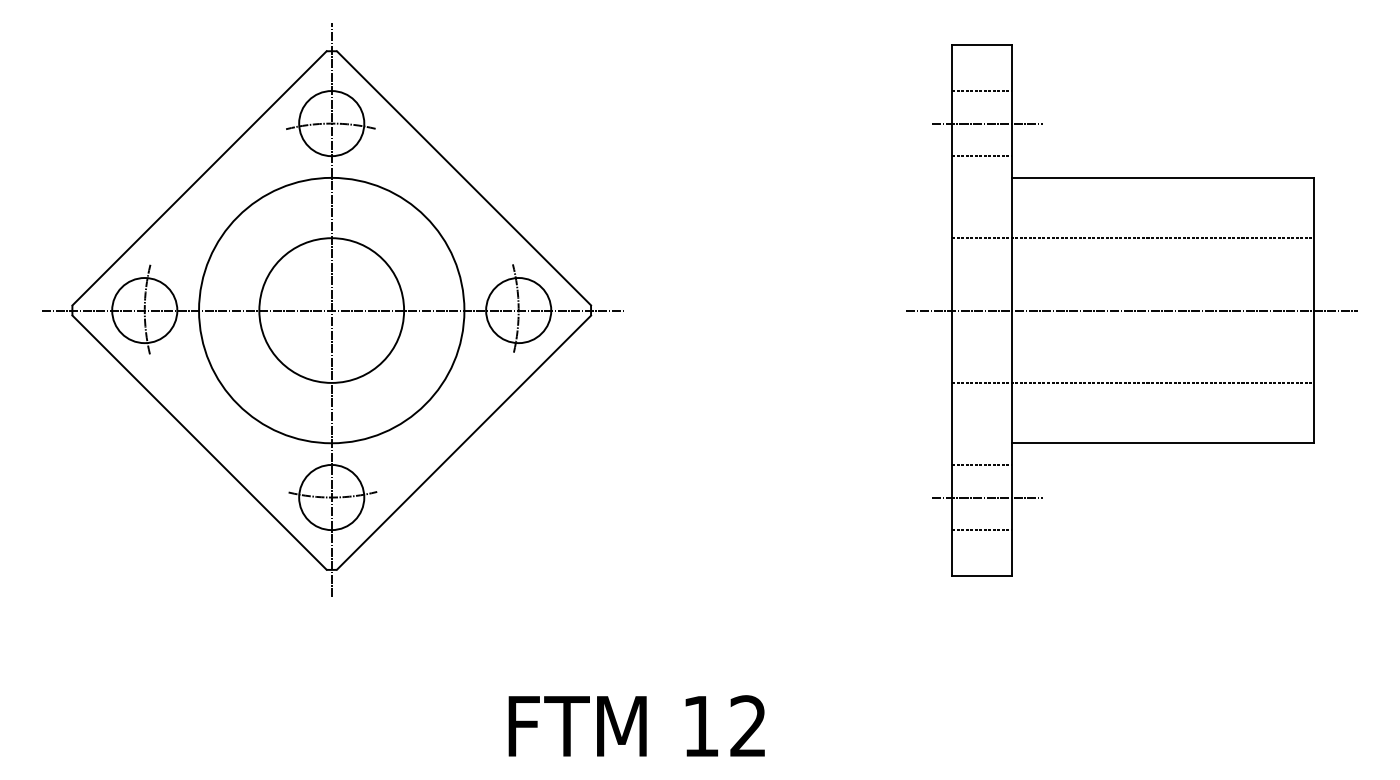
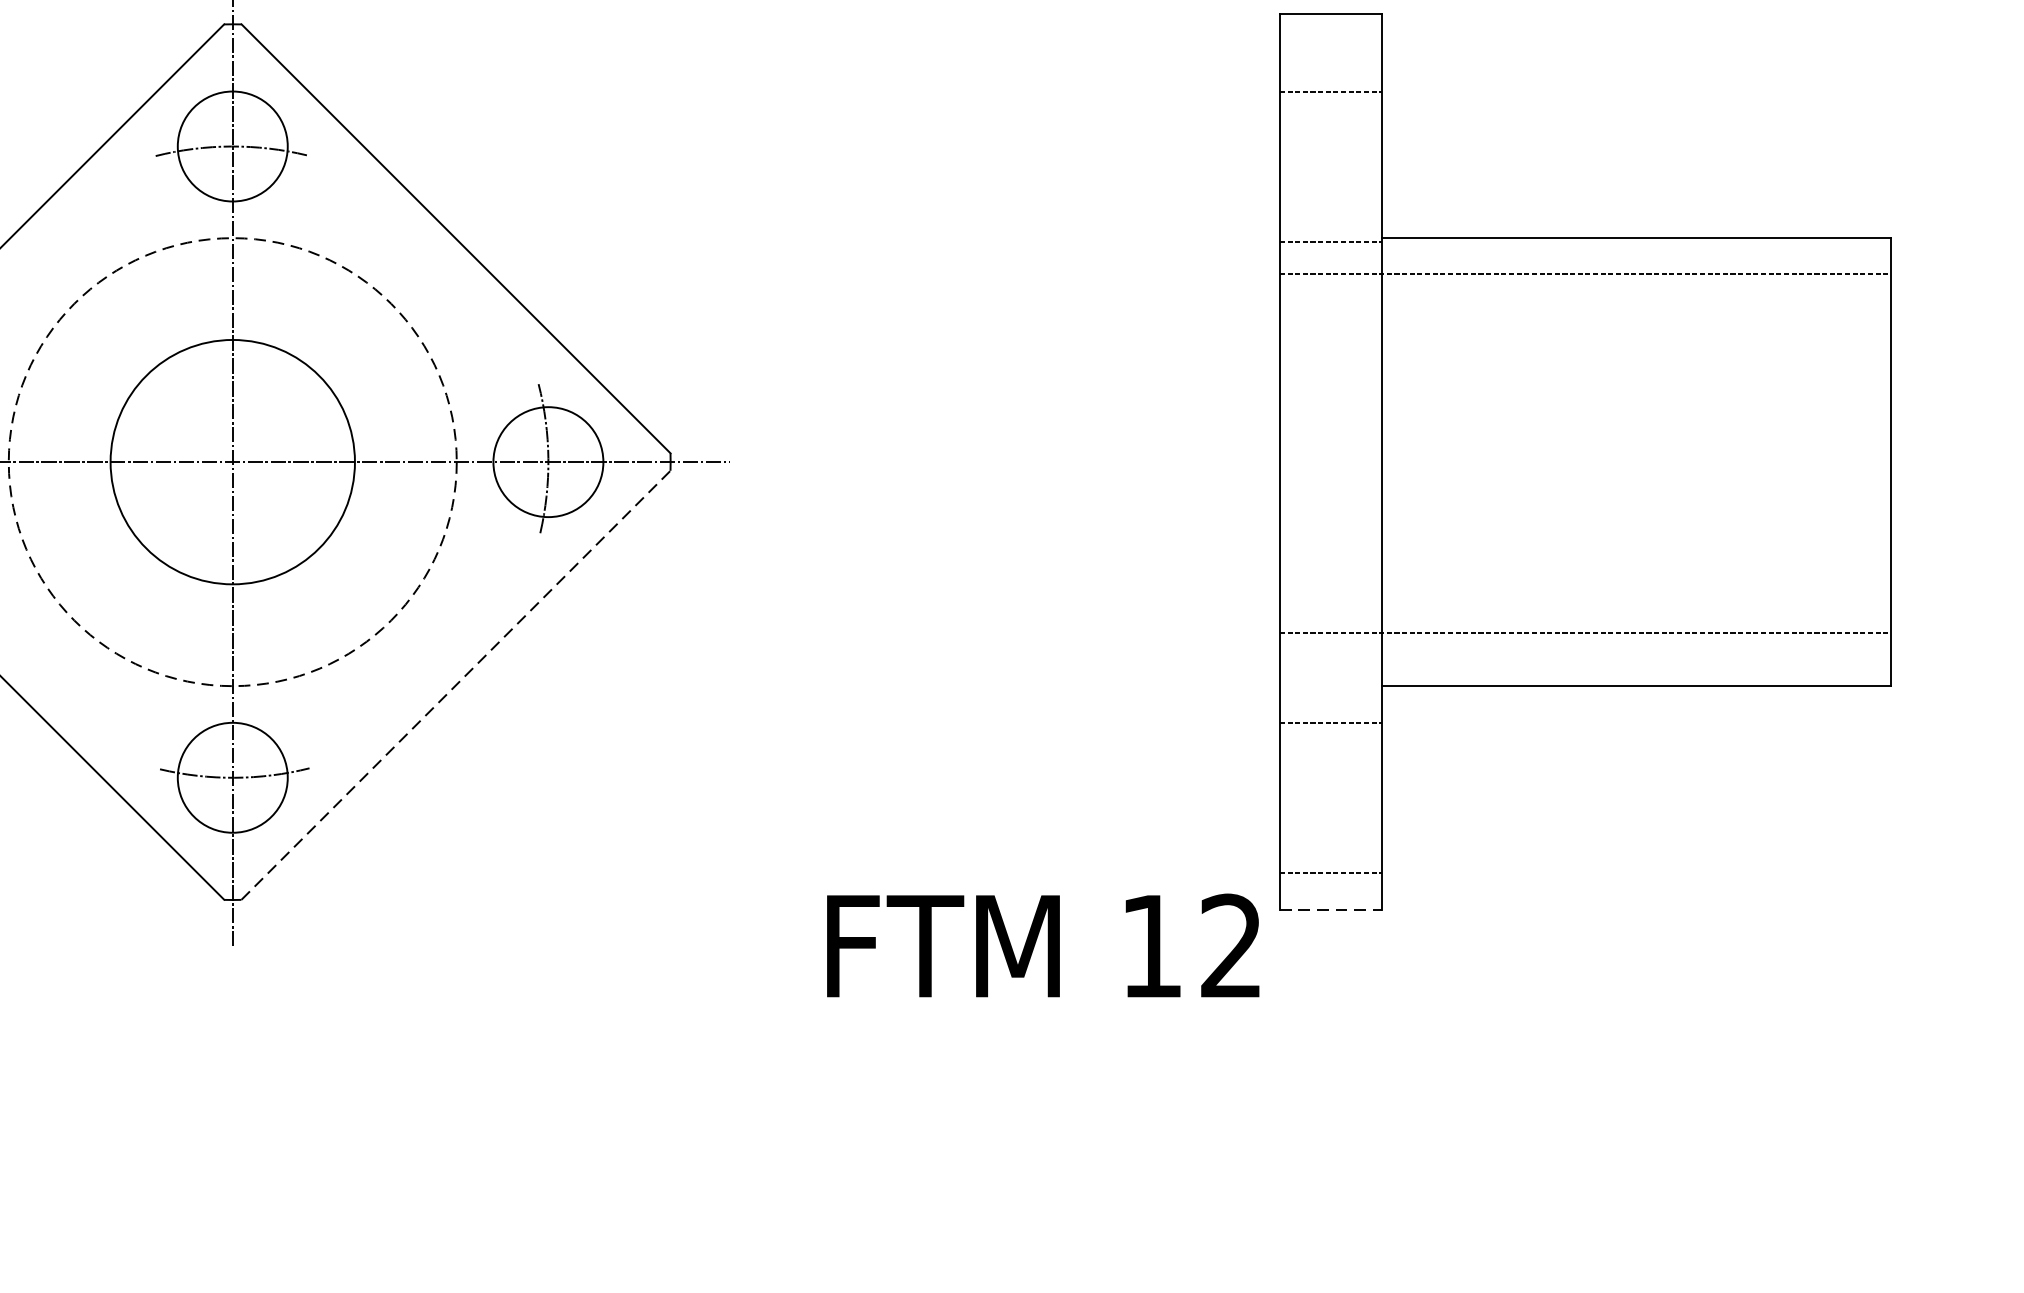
line: (987, 123) -> (1339, 146), removed
line: (981, 156) -> (1329, 242), moved
line: (1132, 238) -> (1584, 274), moved
circle: (331, 310) -> (232, 462), solid -> dashed
line: (1132, 310) -> (1584, 462), removed
line: (1132, 382) -> (1584, 632), moved
line: (464, 442) -> (456, 684), solid -> dashed
line: (987, 497) -> (1339, 777), removed
line: (981, 530) -> (1329, 873), moved
line: (982, 575) -> (1331, 909), solid -> dashed
text: (636, 725) -> (1042, 944), moved

